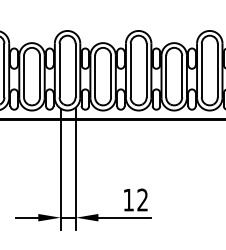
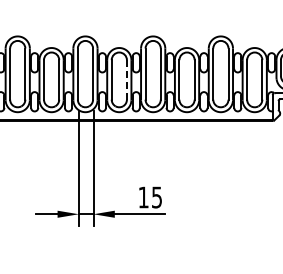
line: (110, 76) -> (126, 79), solid -> dashed
text: (142, 200) -> (156, 197), 12 -> 15

